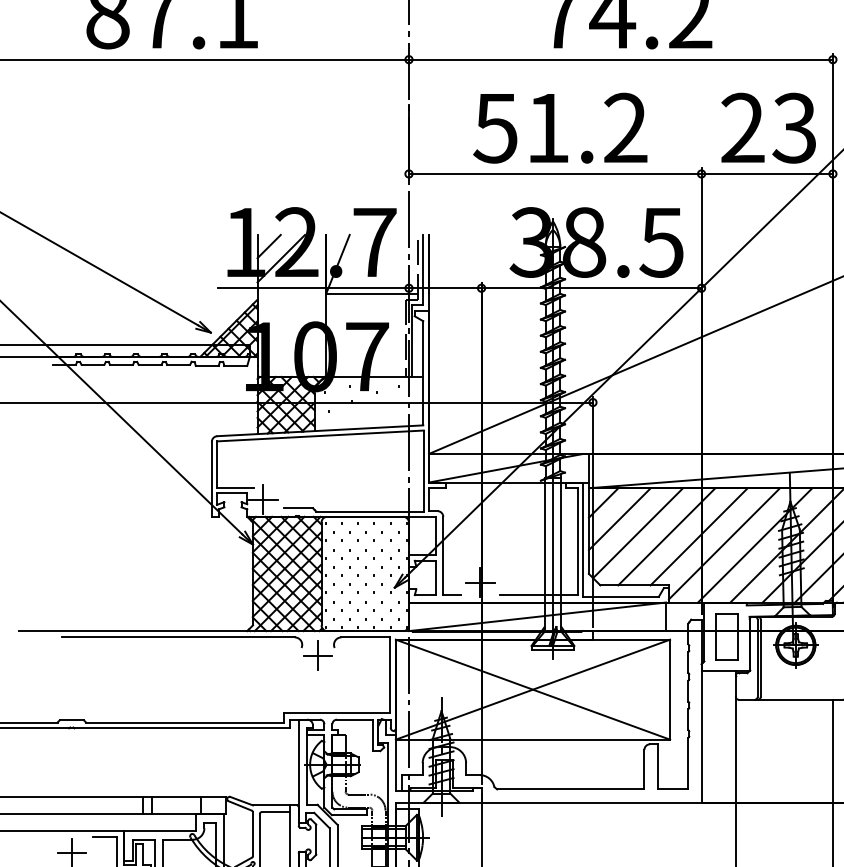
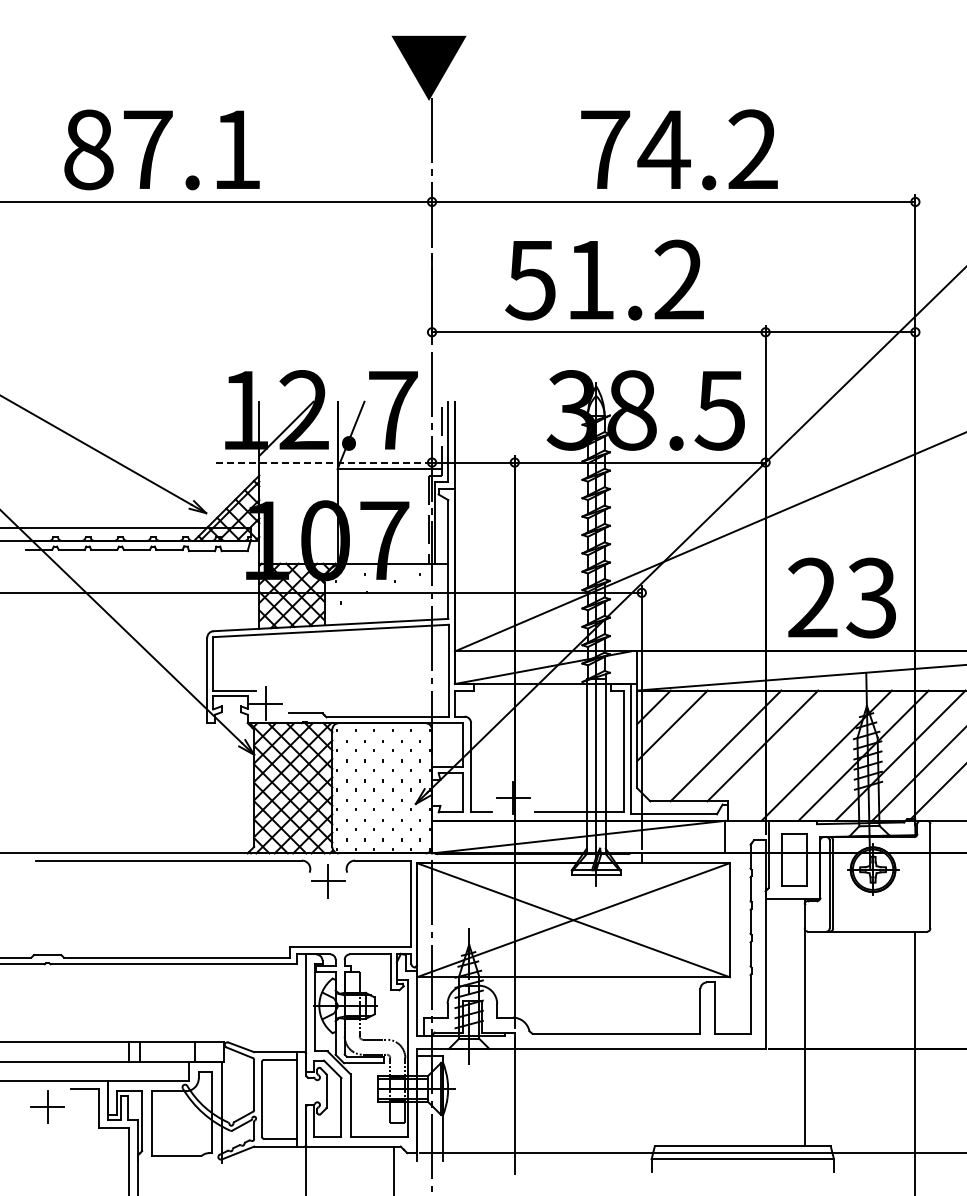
text: (768, 127) -> (841, 597), moved
line: (269, 246) -> (272, 414), removed
line: (313, 288) -> (323, 462), solid -> dashed
line: (638, 532) -> (693, 741), removed
line: (724, 543) -> (791, 753), removed

